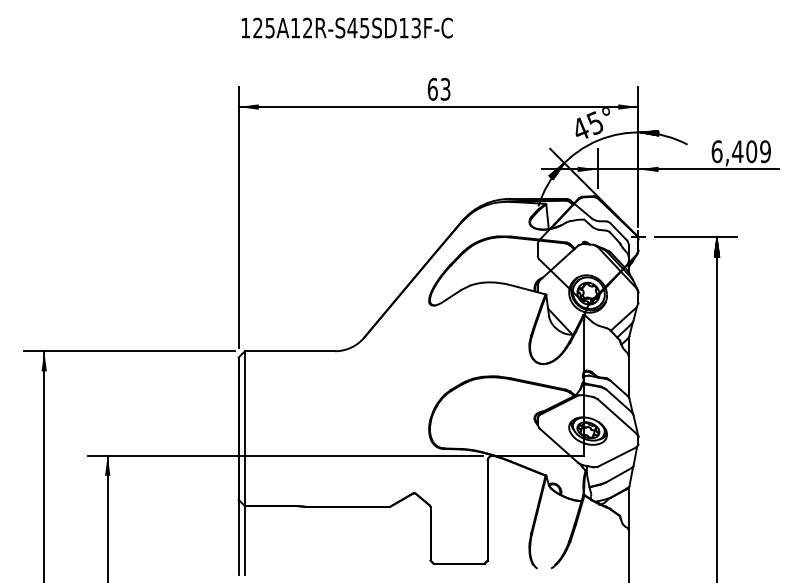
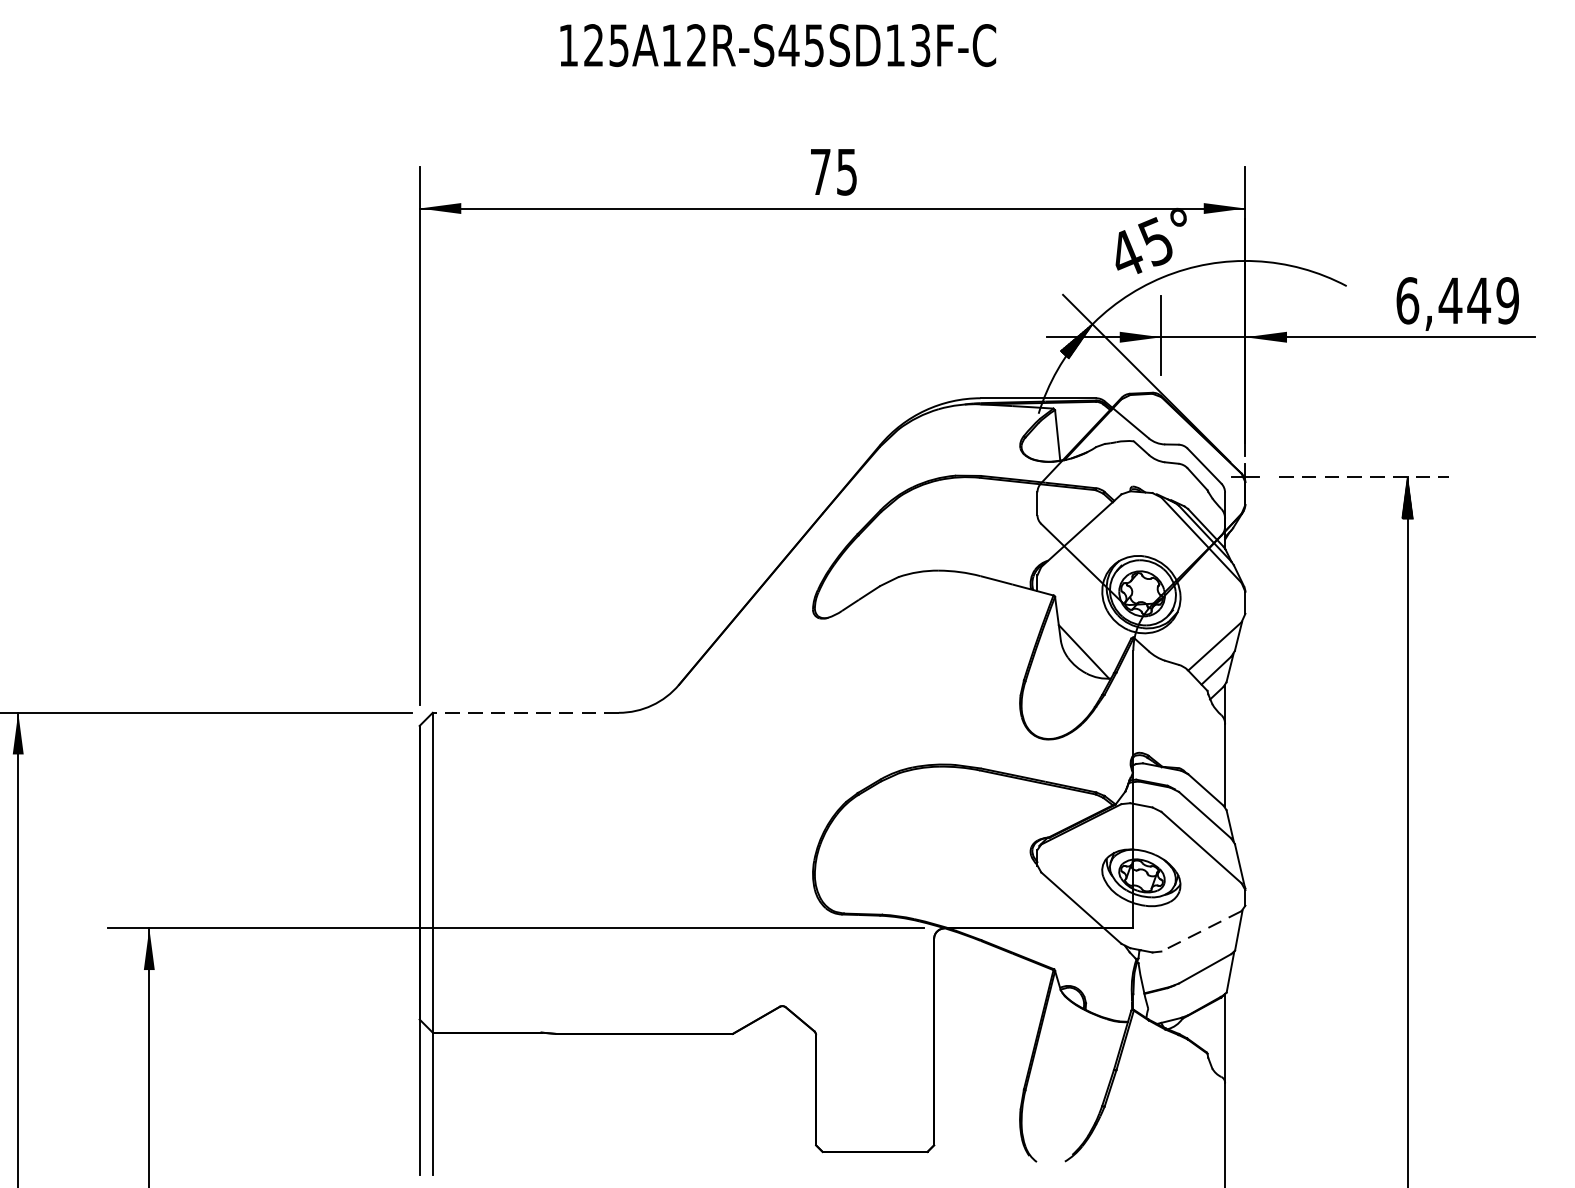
text: (346, 27) -> (776, 44), moved
text: (438, 88) -> (832, 170), 63 -> 75
hatch: (648, 133) -> (1266, 263), removed
text: (751, 151) -> (1478, 300), 6,409 -> 6,449
line: (696, 237) -> (1365, 477), solid -> dashed
line: (289, 351) -> (524, 713), solid -> dashed
line: (617, 457) -> (1202, 932), solid -> dashed

